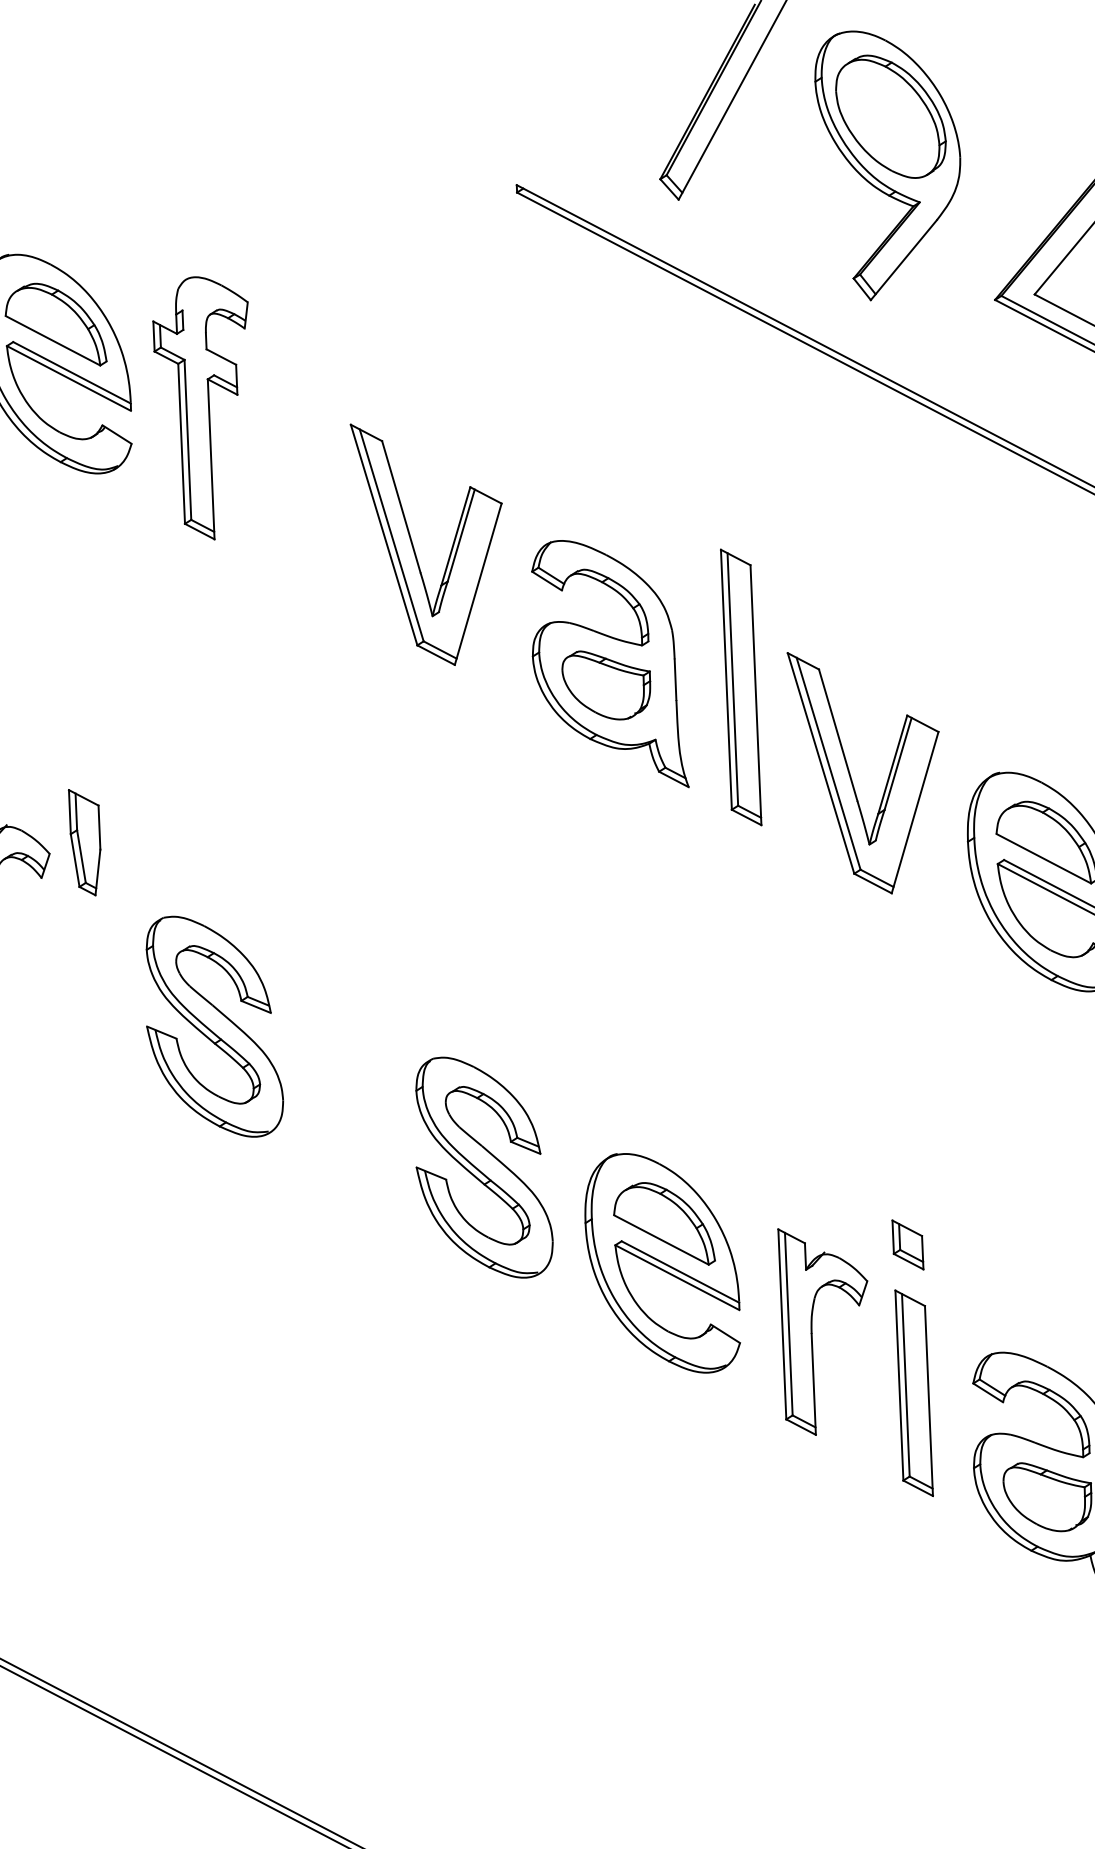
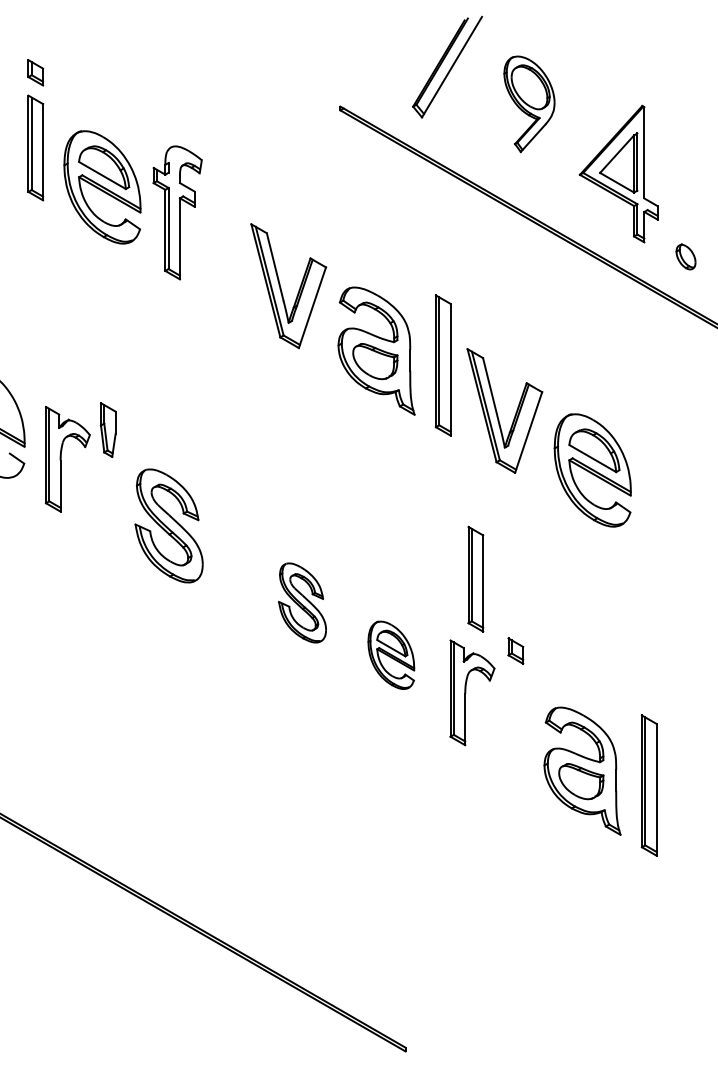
part: (889, 165) -> (529, 104), size x0.7
part: (482, 1166) -> (302, 602), size x0.7
part: (662, 1263) -> (391, 655), size x0.6
part: (913, 1391) -> (475, 578), moved

